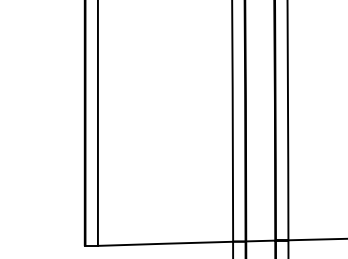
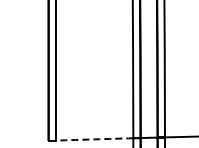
arc: (165, 243) -> (94, 139), solid -> dashed

